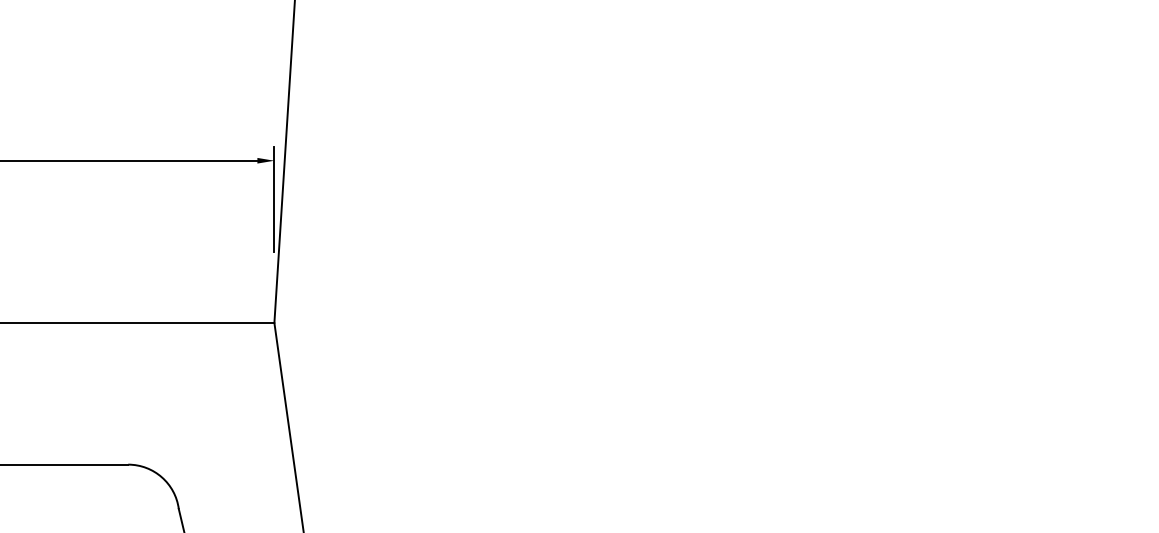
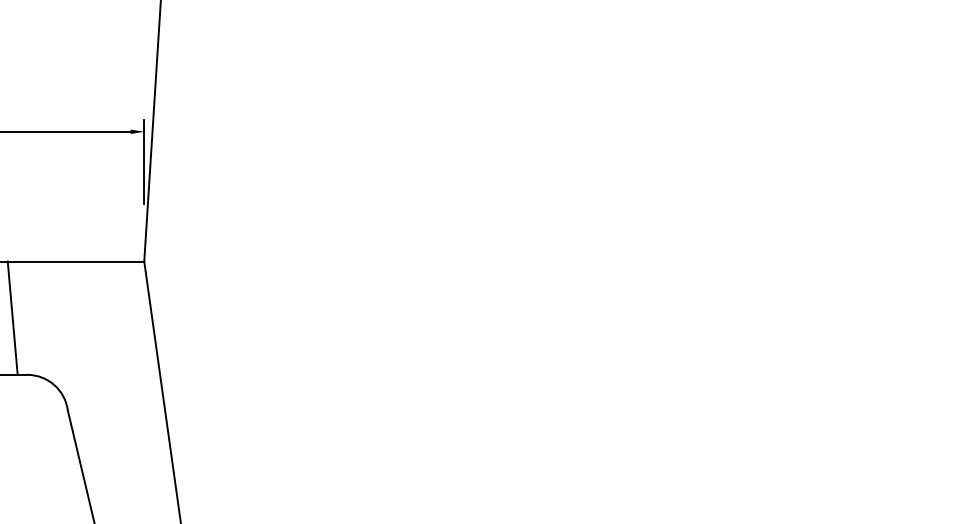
line: (109, 392) -> (12, 317), added

